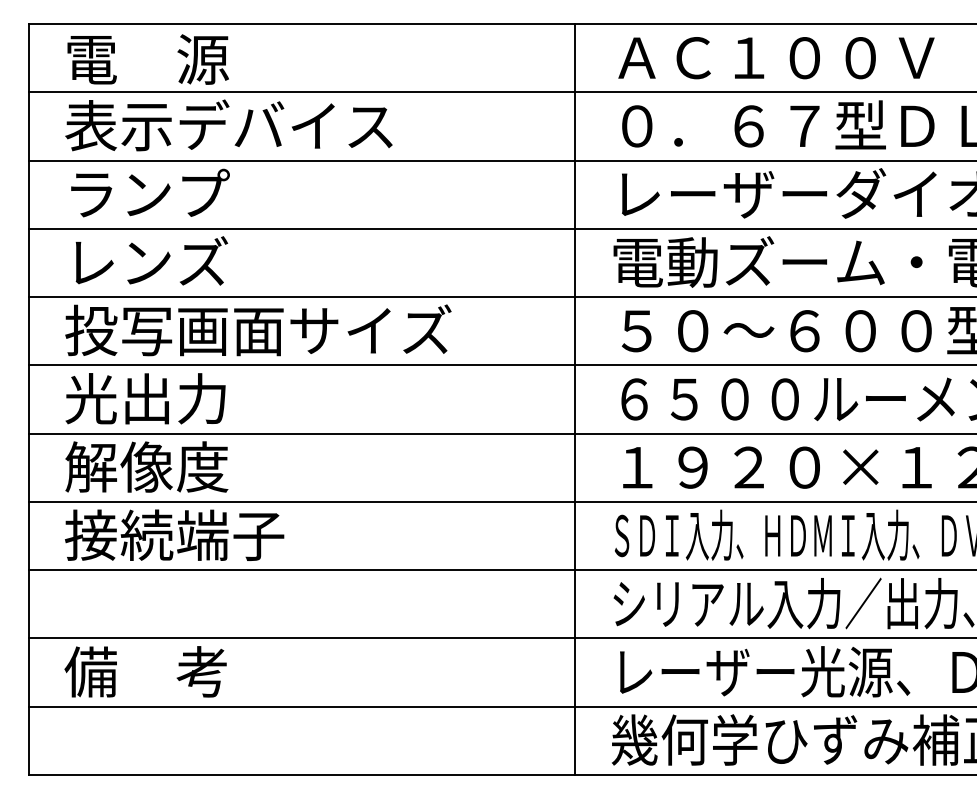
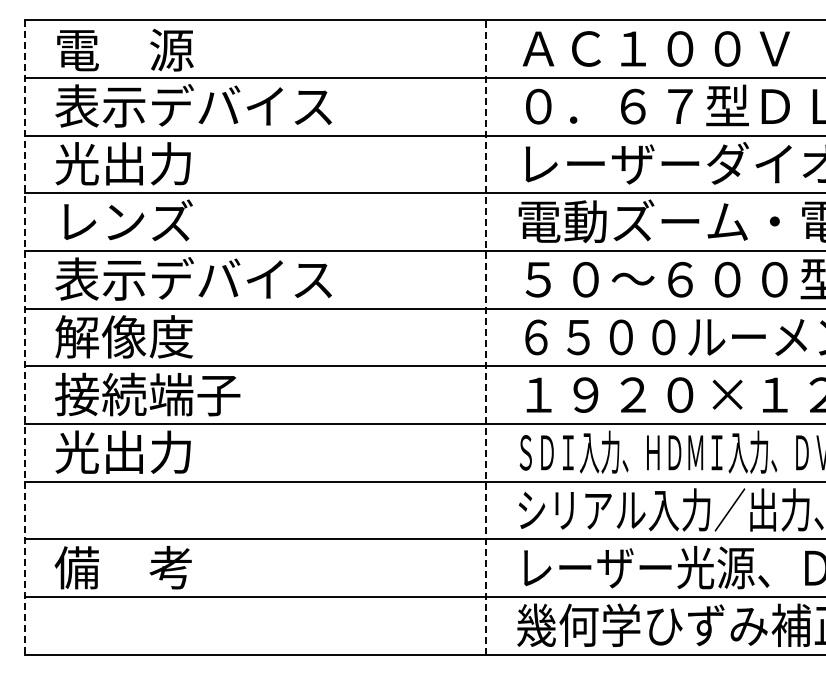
text: (147, 193) -> (124, 163), ランプ -> 光出力
text: (258, 329) -> (218, 278), 投写画面サイズ -> 表示デバイス
text: (147, 398) -> (124, 336), 光出力 -> 解像度
line: (28, 399) -> (24, 337), solid -> dashed
line: (575, 399) -> (486, 337), solid -> dashed
text: (174, 466) -> (147, 394), 解像度 -> 接続端子
text: (174, 534) -> (147, 451), 接続端子 -> 光出力

